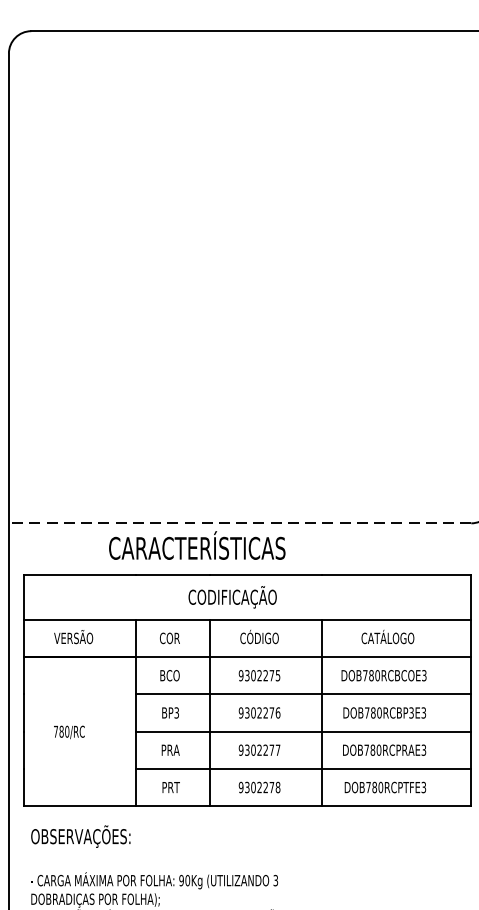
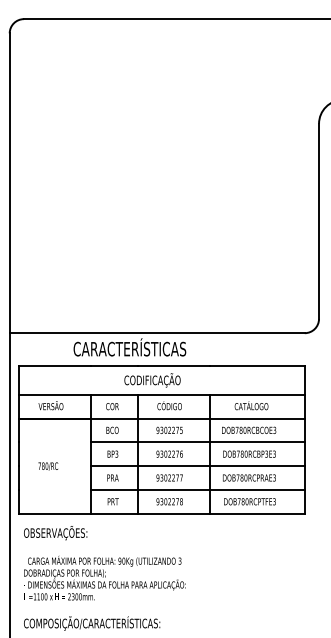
line: (240, 523) -> (157, 333), dashed -> solid

